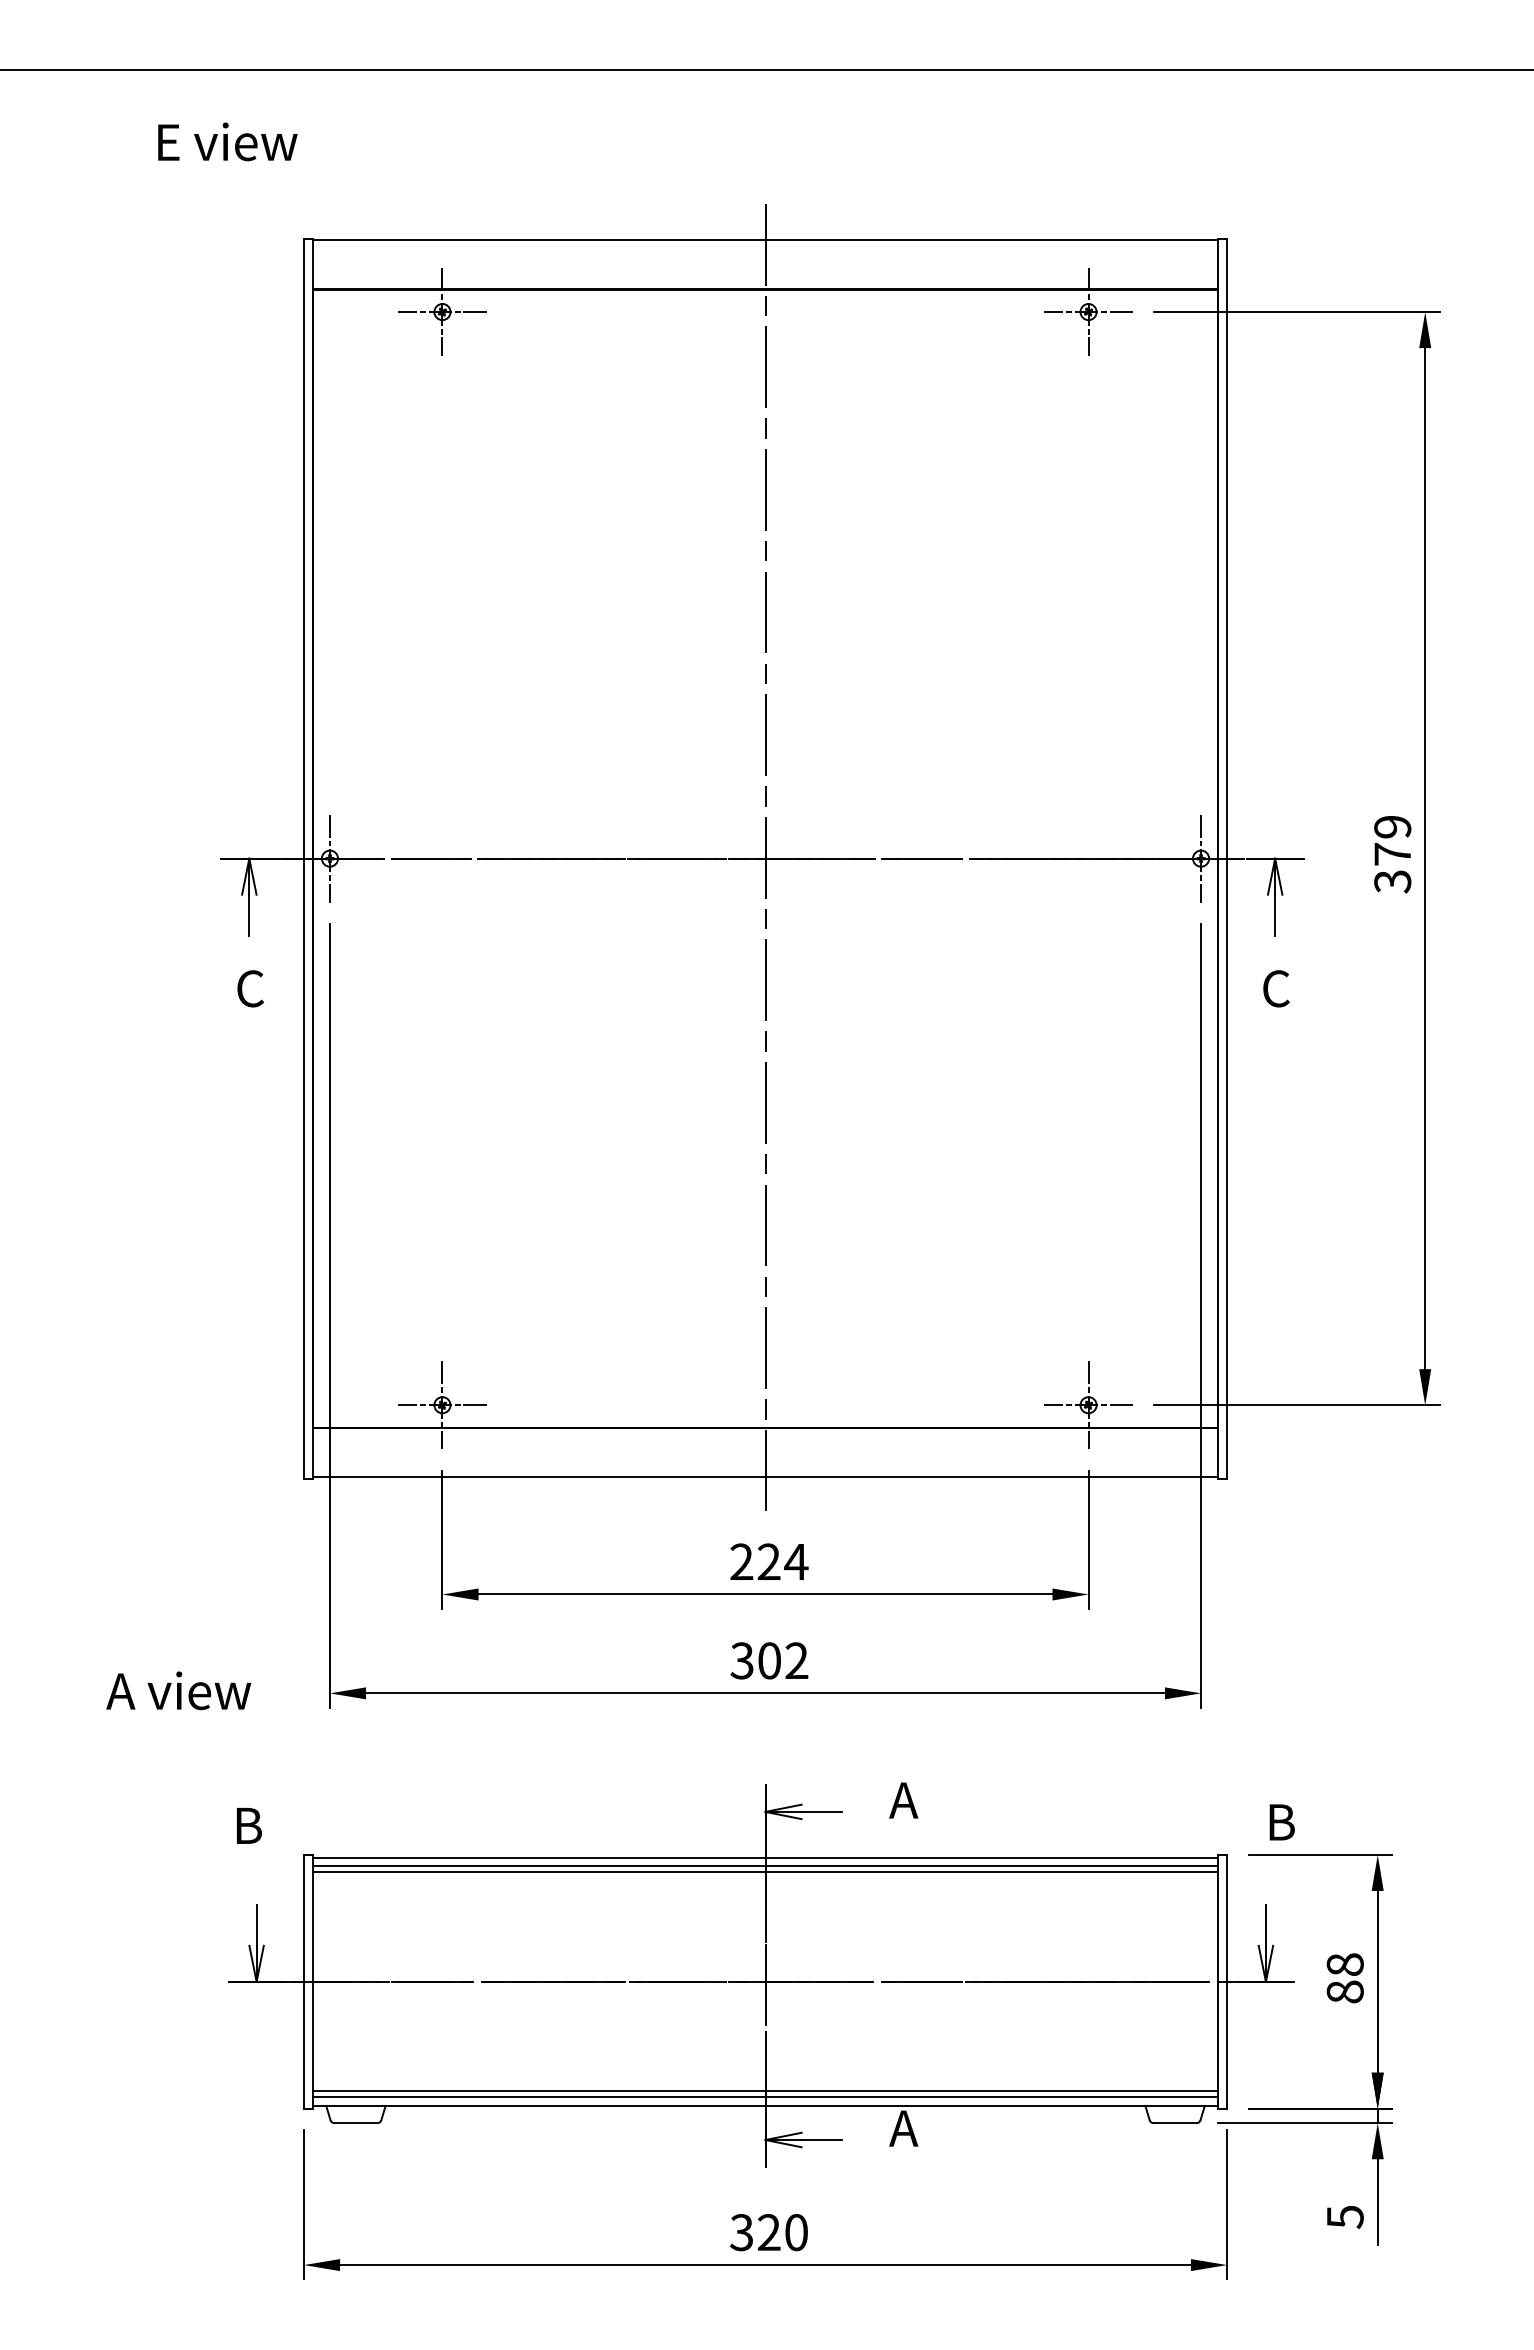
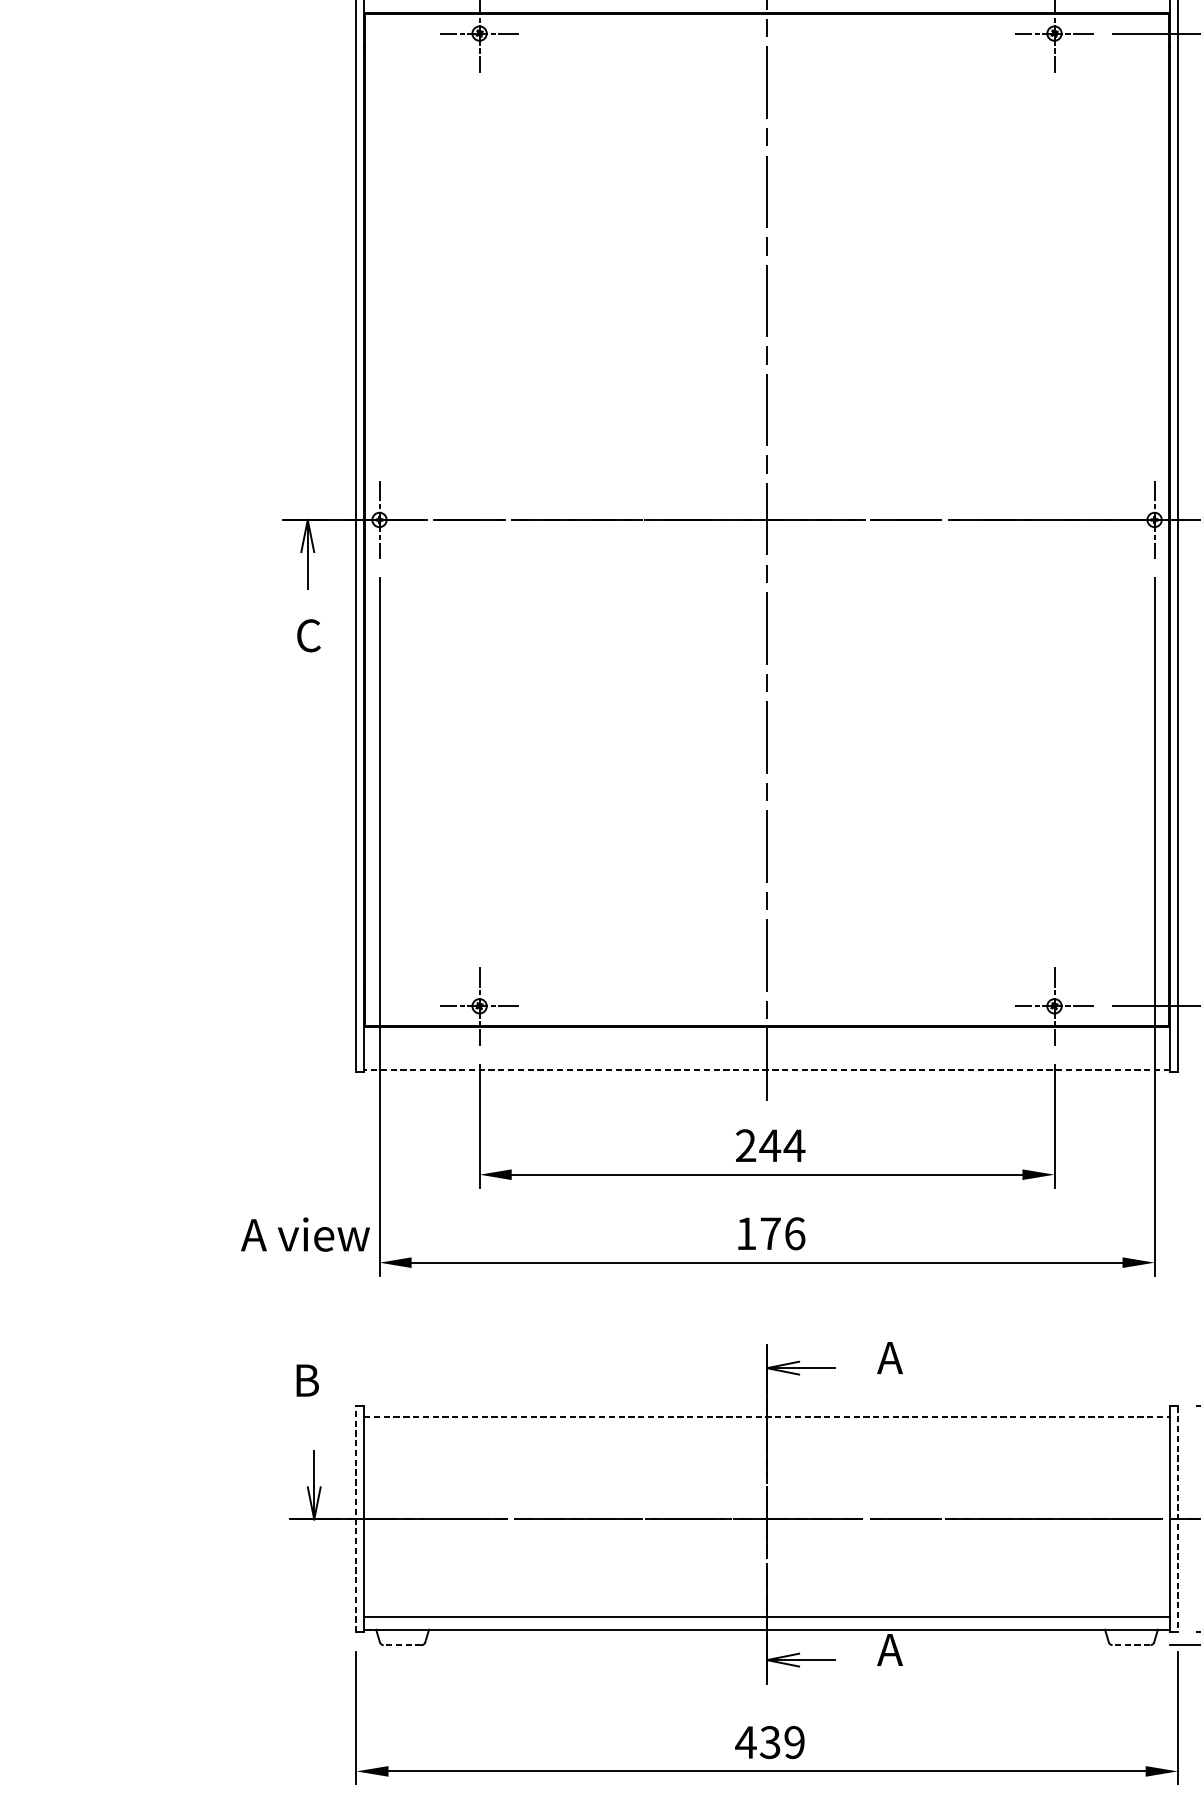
line: (765, 1477) -> (767, 1070), solid -> dashed
text: (768, 1561) -> (769, 1145), 224 -> 244
text: (769, 1660) -> (770, 1233), 302 -> 176
text: (178, 1690) -> (305, 1234), moved
line: (765, 1857) -> (767, 1408), removed
line: (765, 1866) -> (767, 1416), solid -> dashed
line: (765, 1872) -> (767, 1422), removed
line: (304, 1981) -> (356, 1519), solid -> dashed
line: (1227, 1981) -> (1178, 1519), solid -> dashed
line: (765, 2097) -> (767, 1622), removed
line: (355, 2123) -> (402, 1645), solid -> dashed
line: (1174, 2123) -> (1130, 1645), solid -> dashed
text: (768, 2232) -> (769, 1742), 320 -> 439

